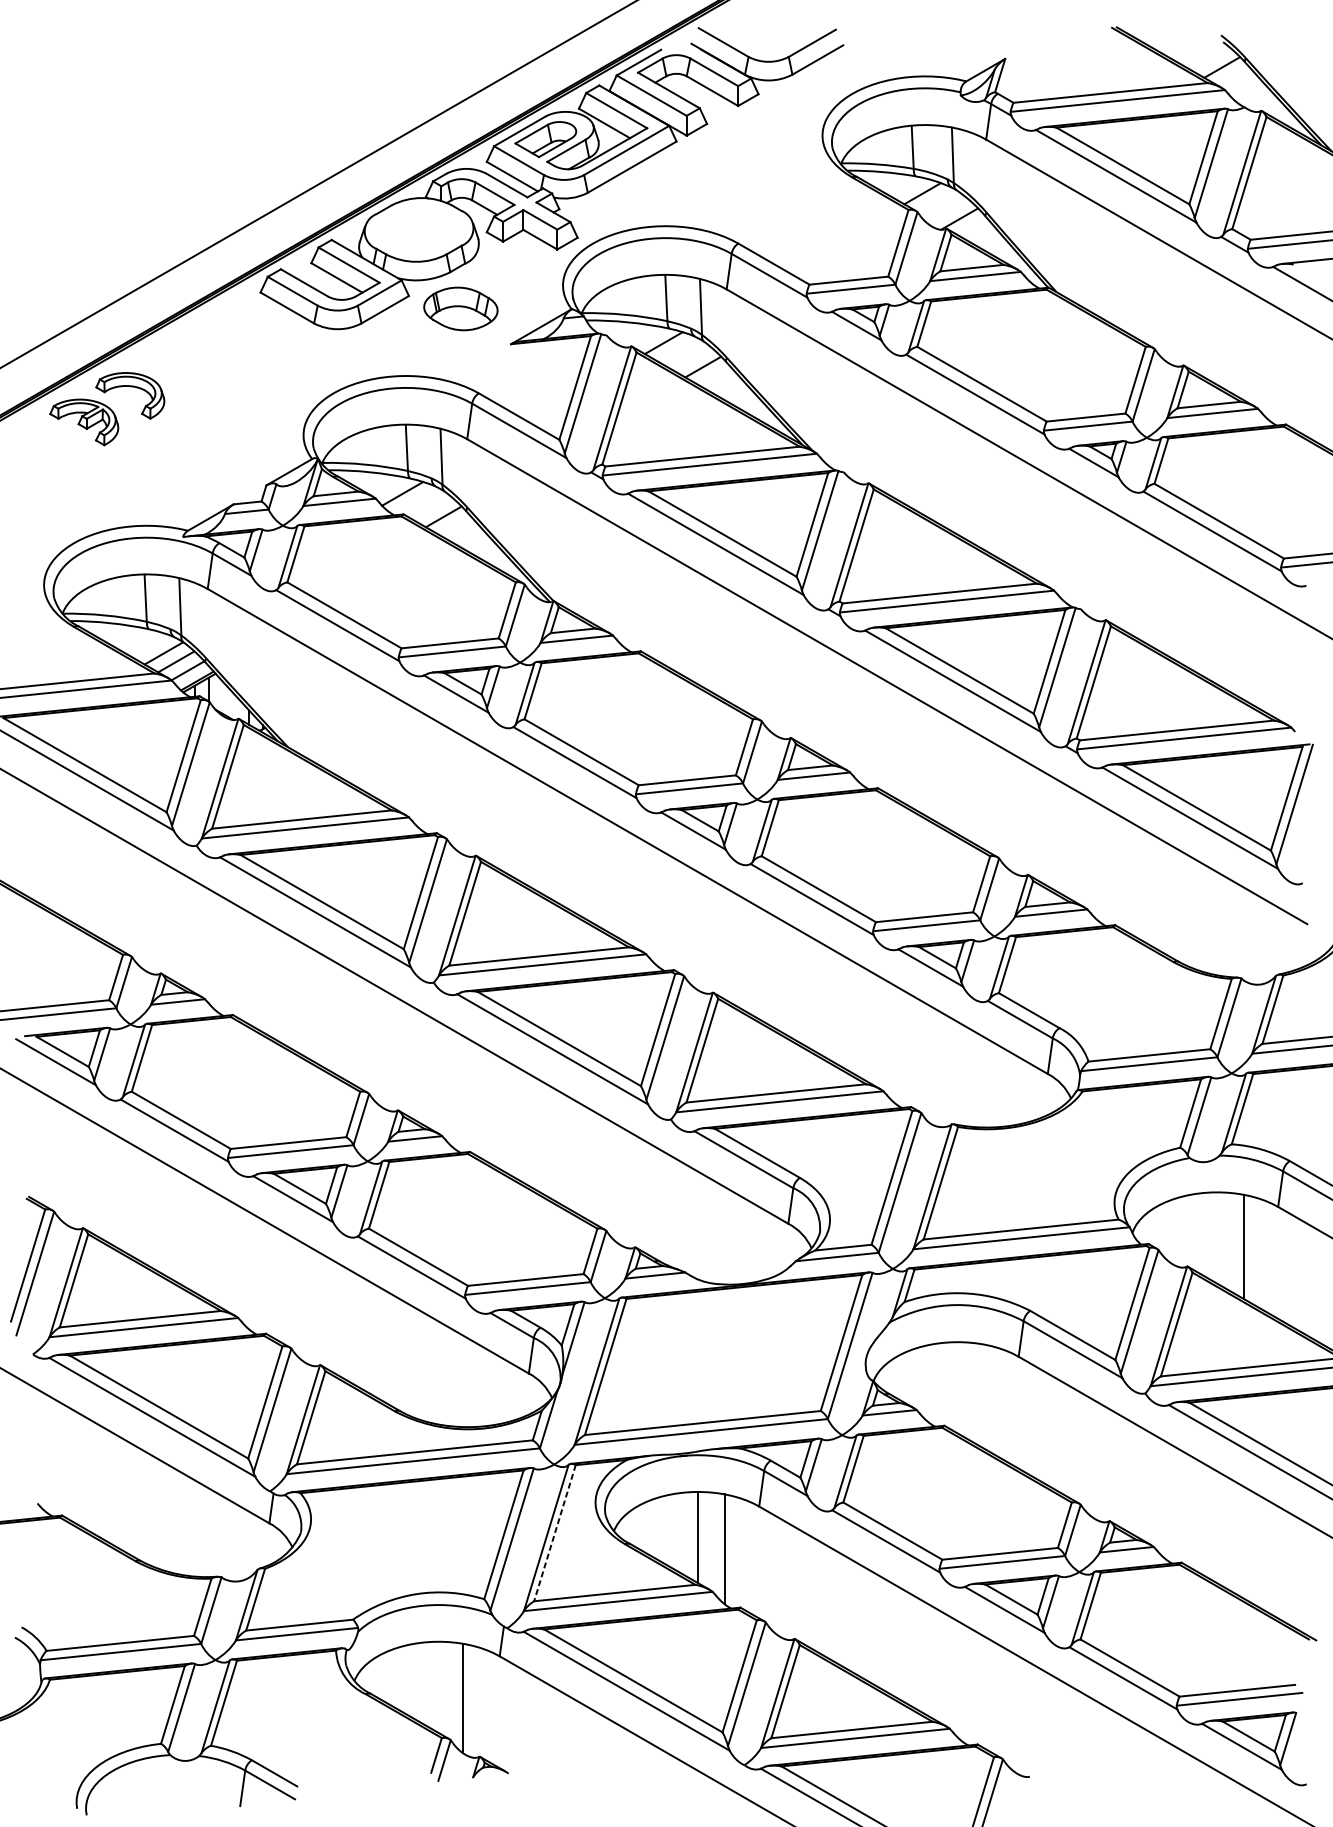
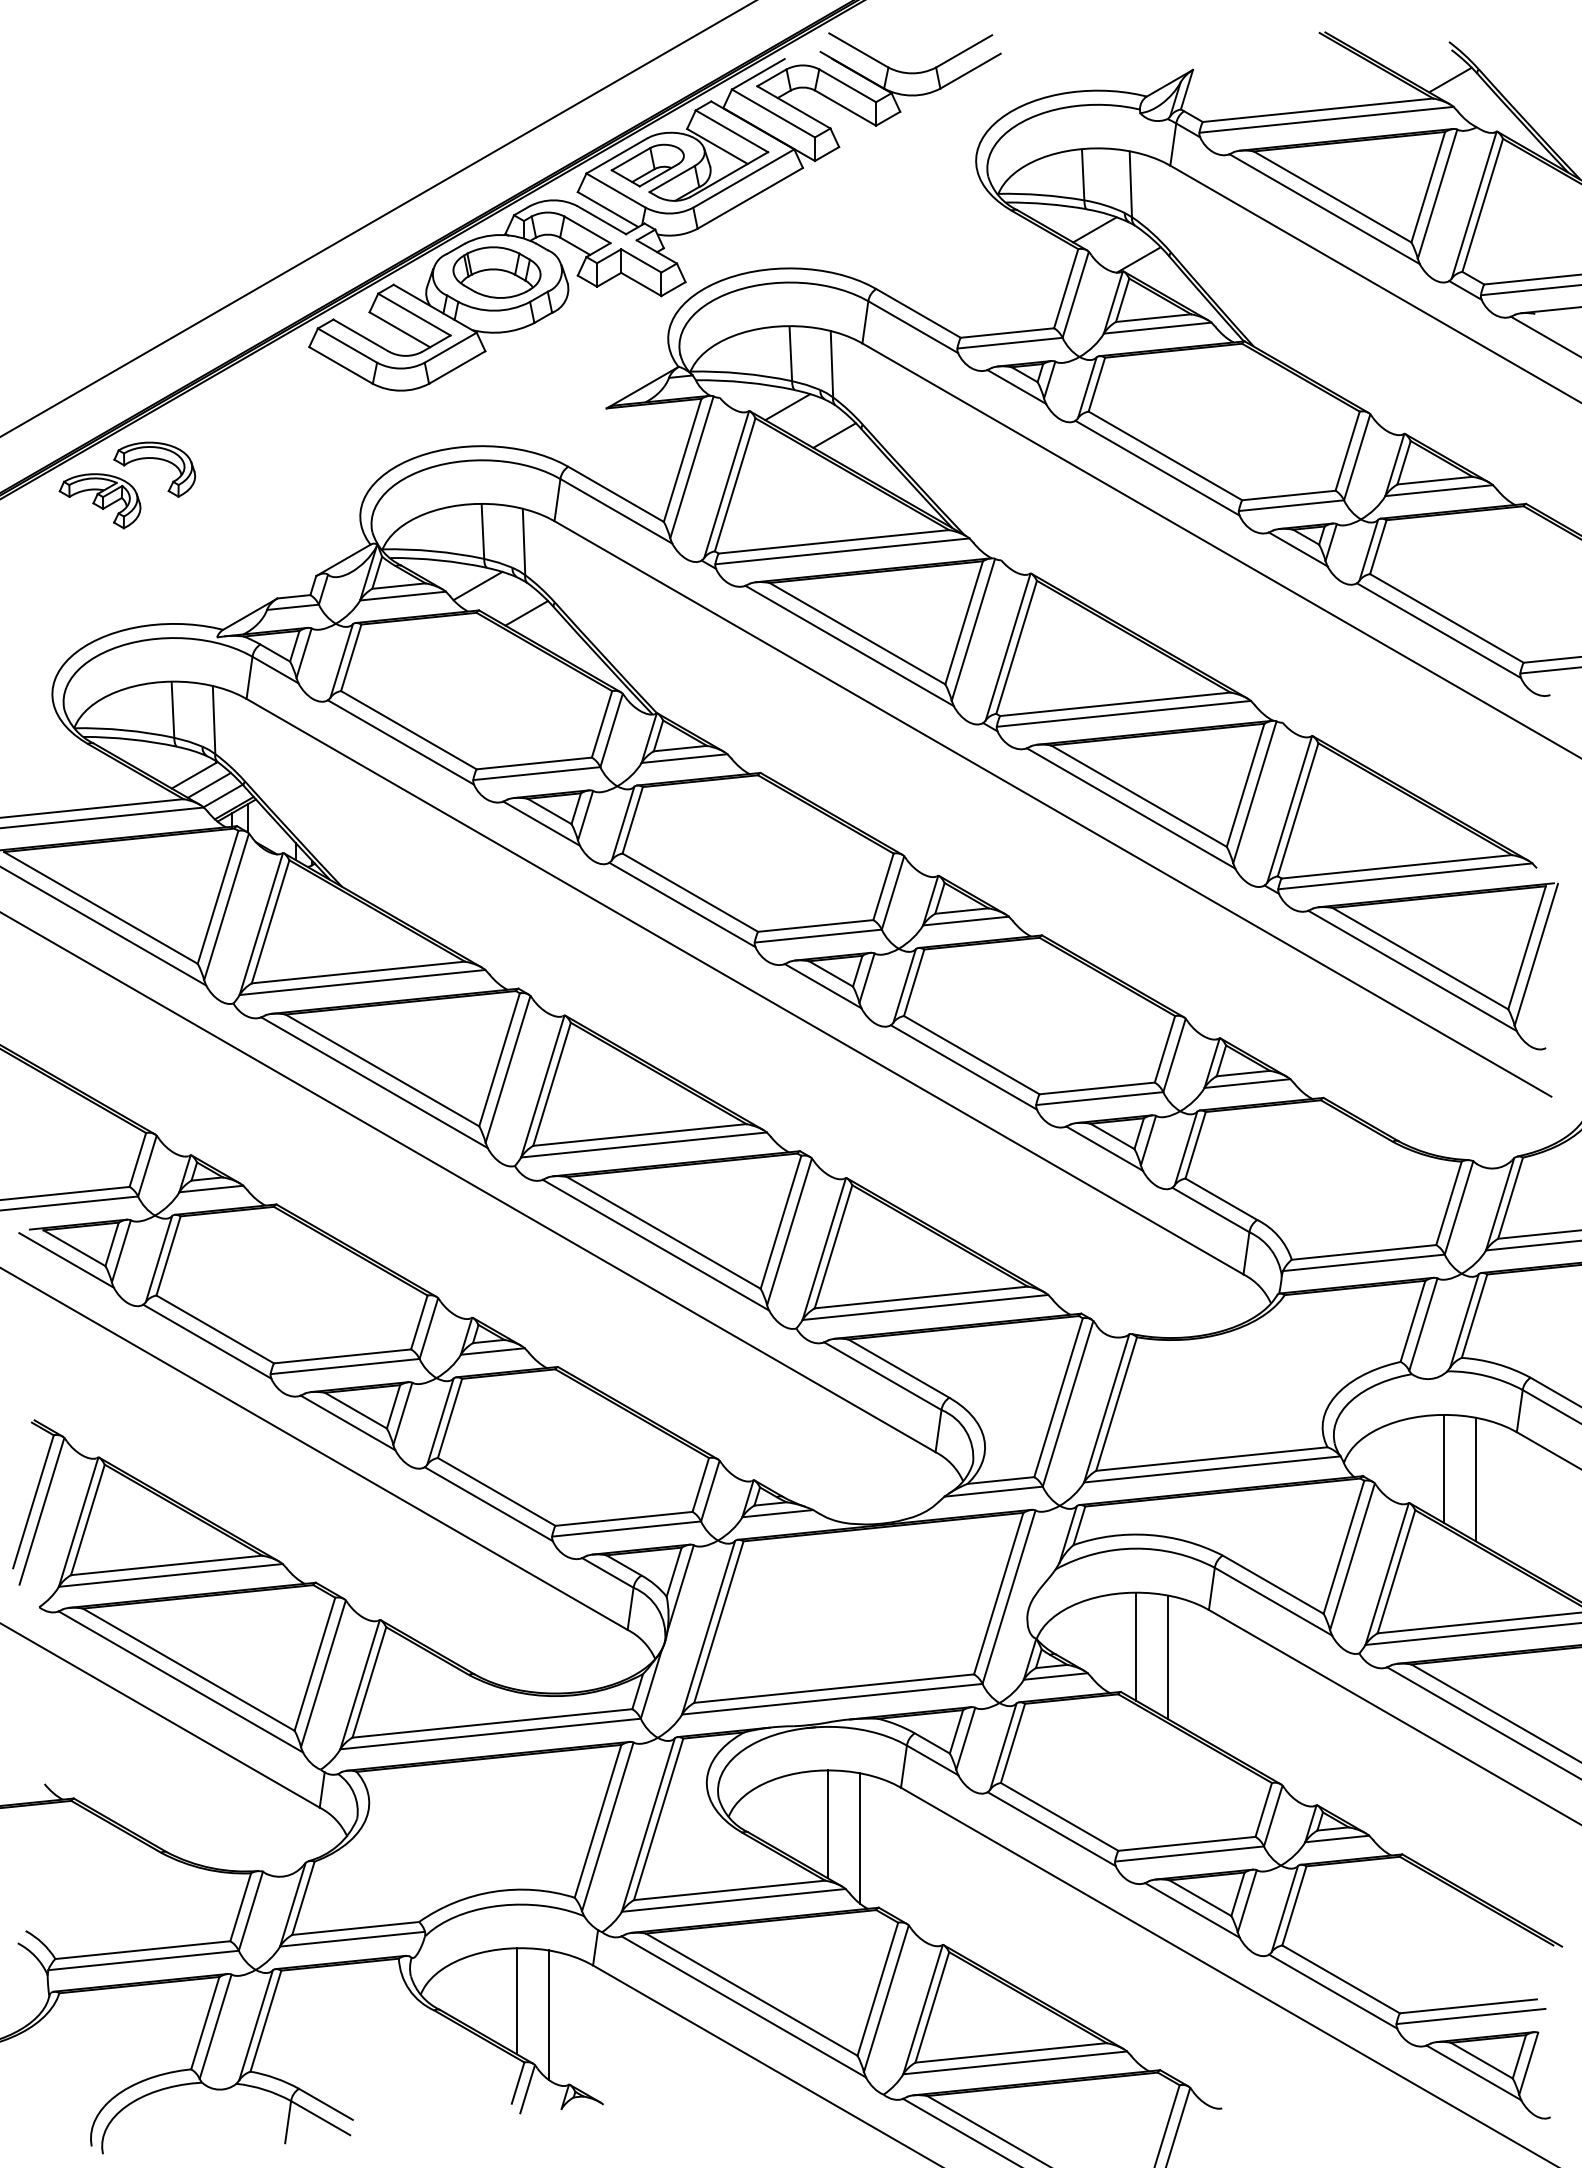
part: (460, 308) -> (496, 272), moved
line: (1216, 1237) -> (1443, 1468), added
line: (956, 1387) -> (1135, 1646), added
line: (983, 1396) -> (1167, 1657), added
line: (554, 1533) -> (658, 1819), dashed -> solid
line: (435, 1686) -> (516, 2001), added

